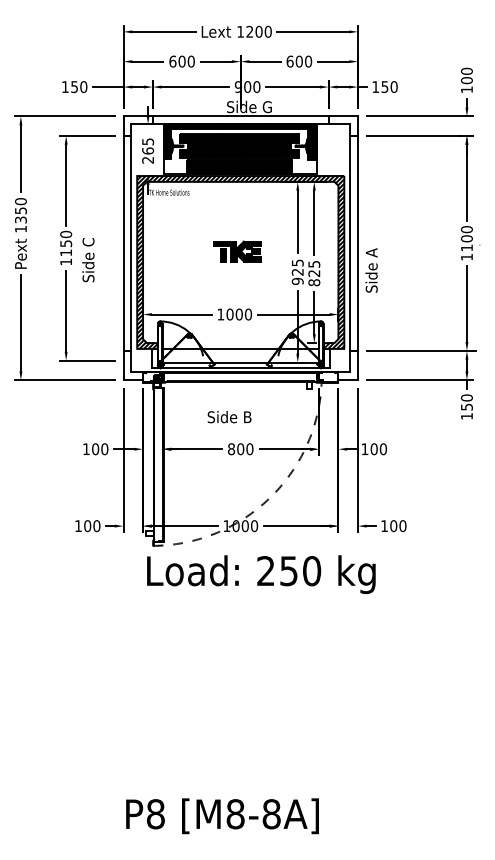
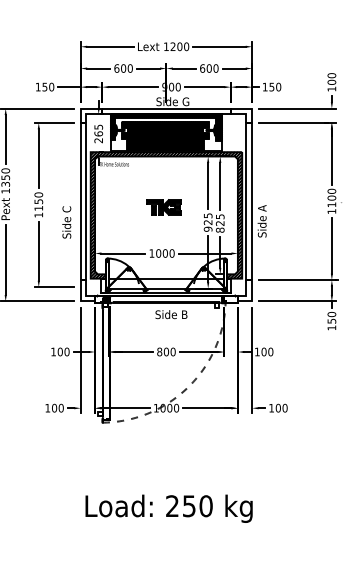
text: (88, 260) -> (66, 222), moved
text: (229, 417) -> (171, 314), moved
text: (261, 574) -> (169, 508), moved

